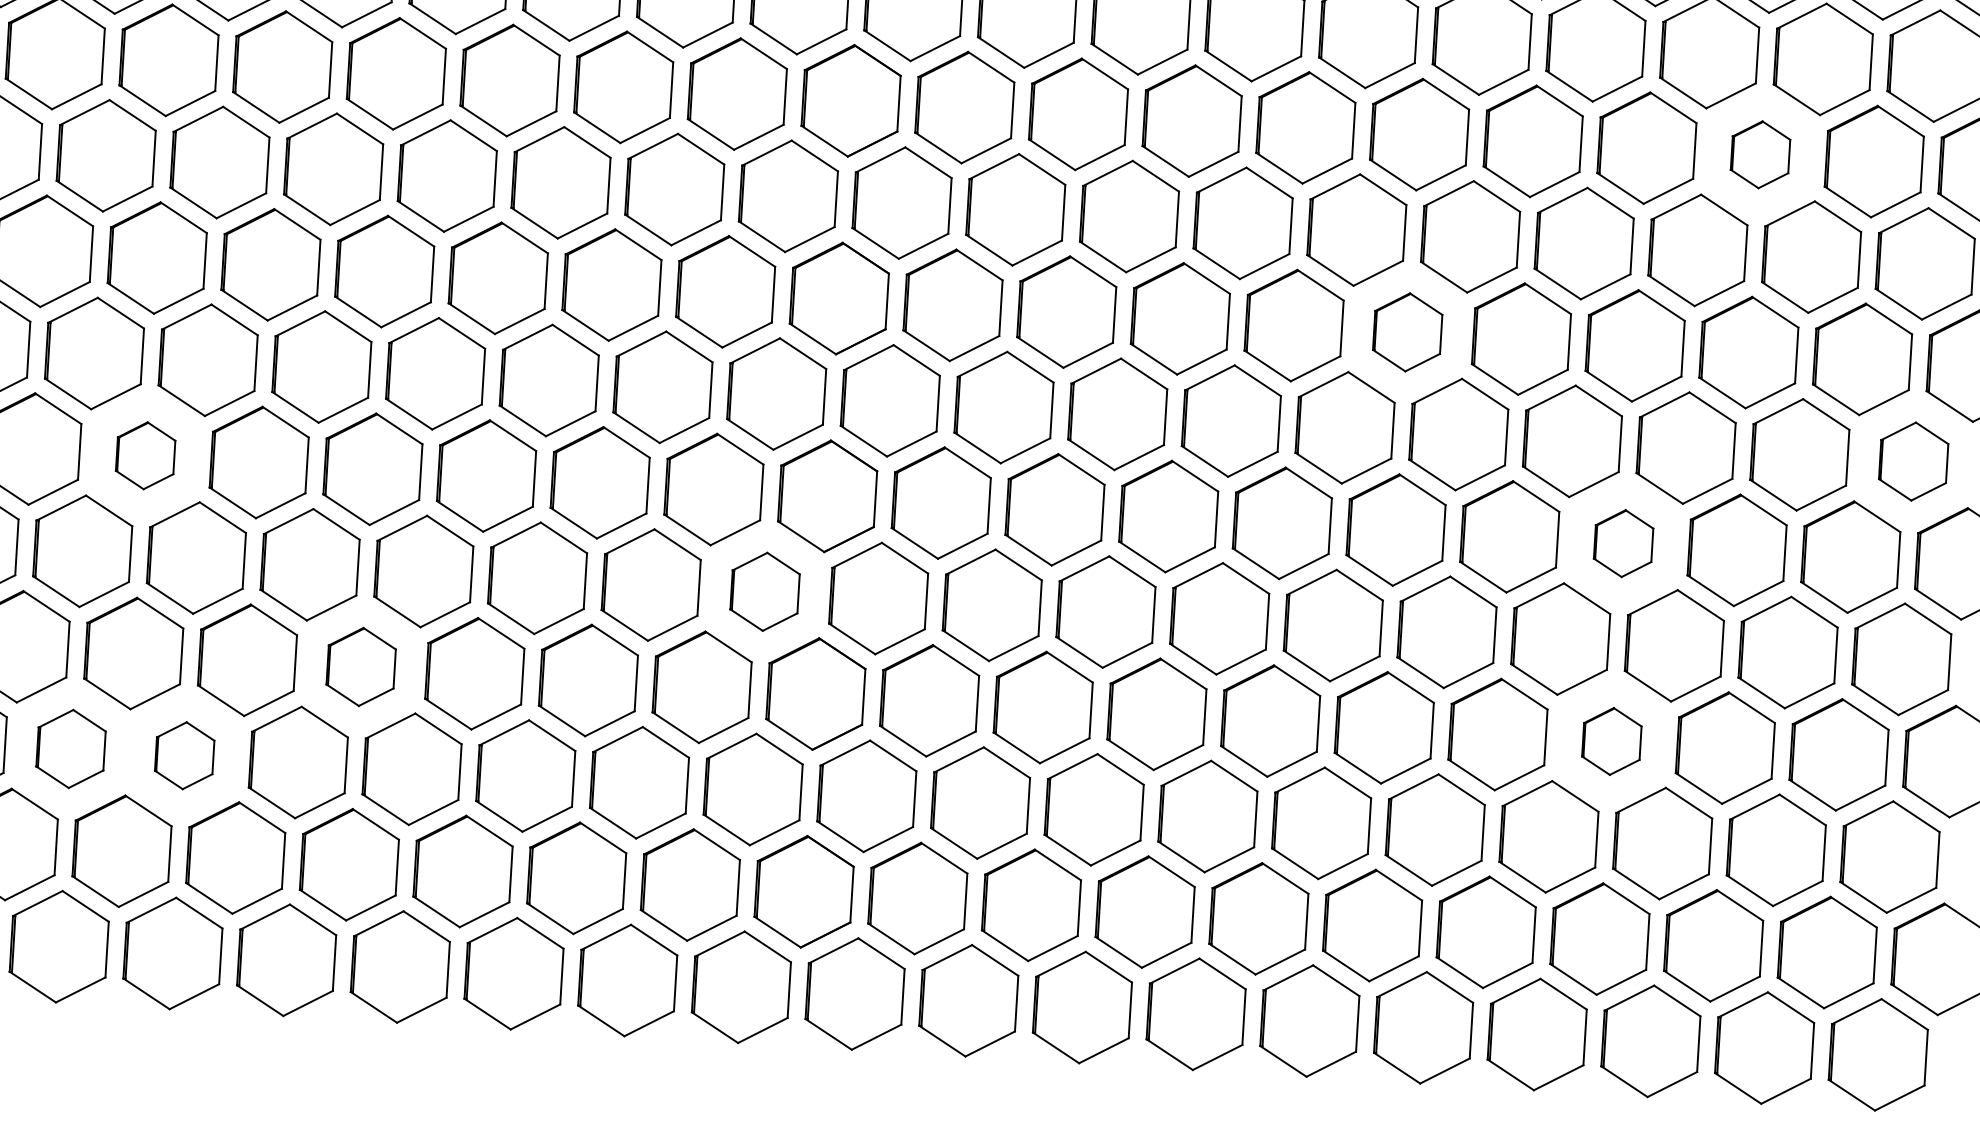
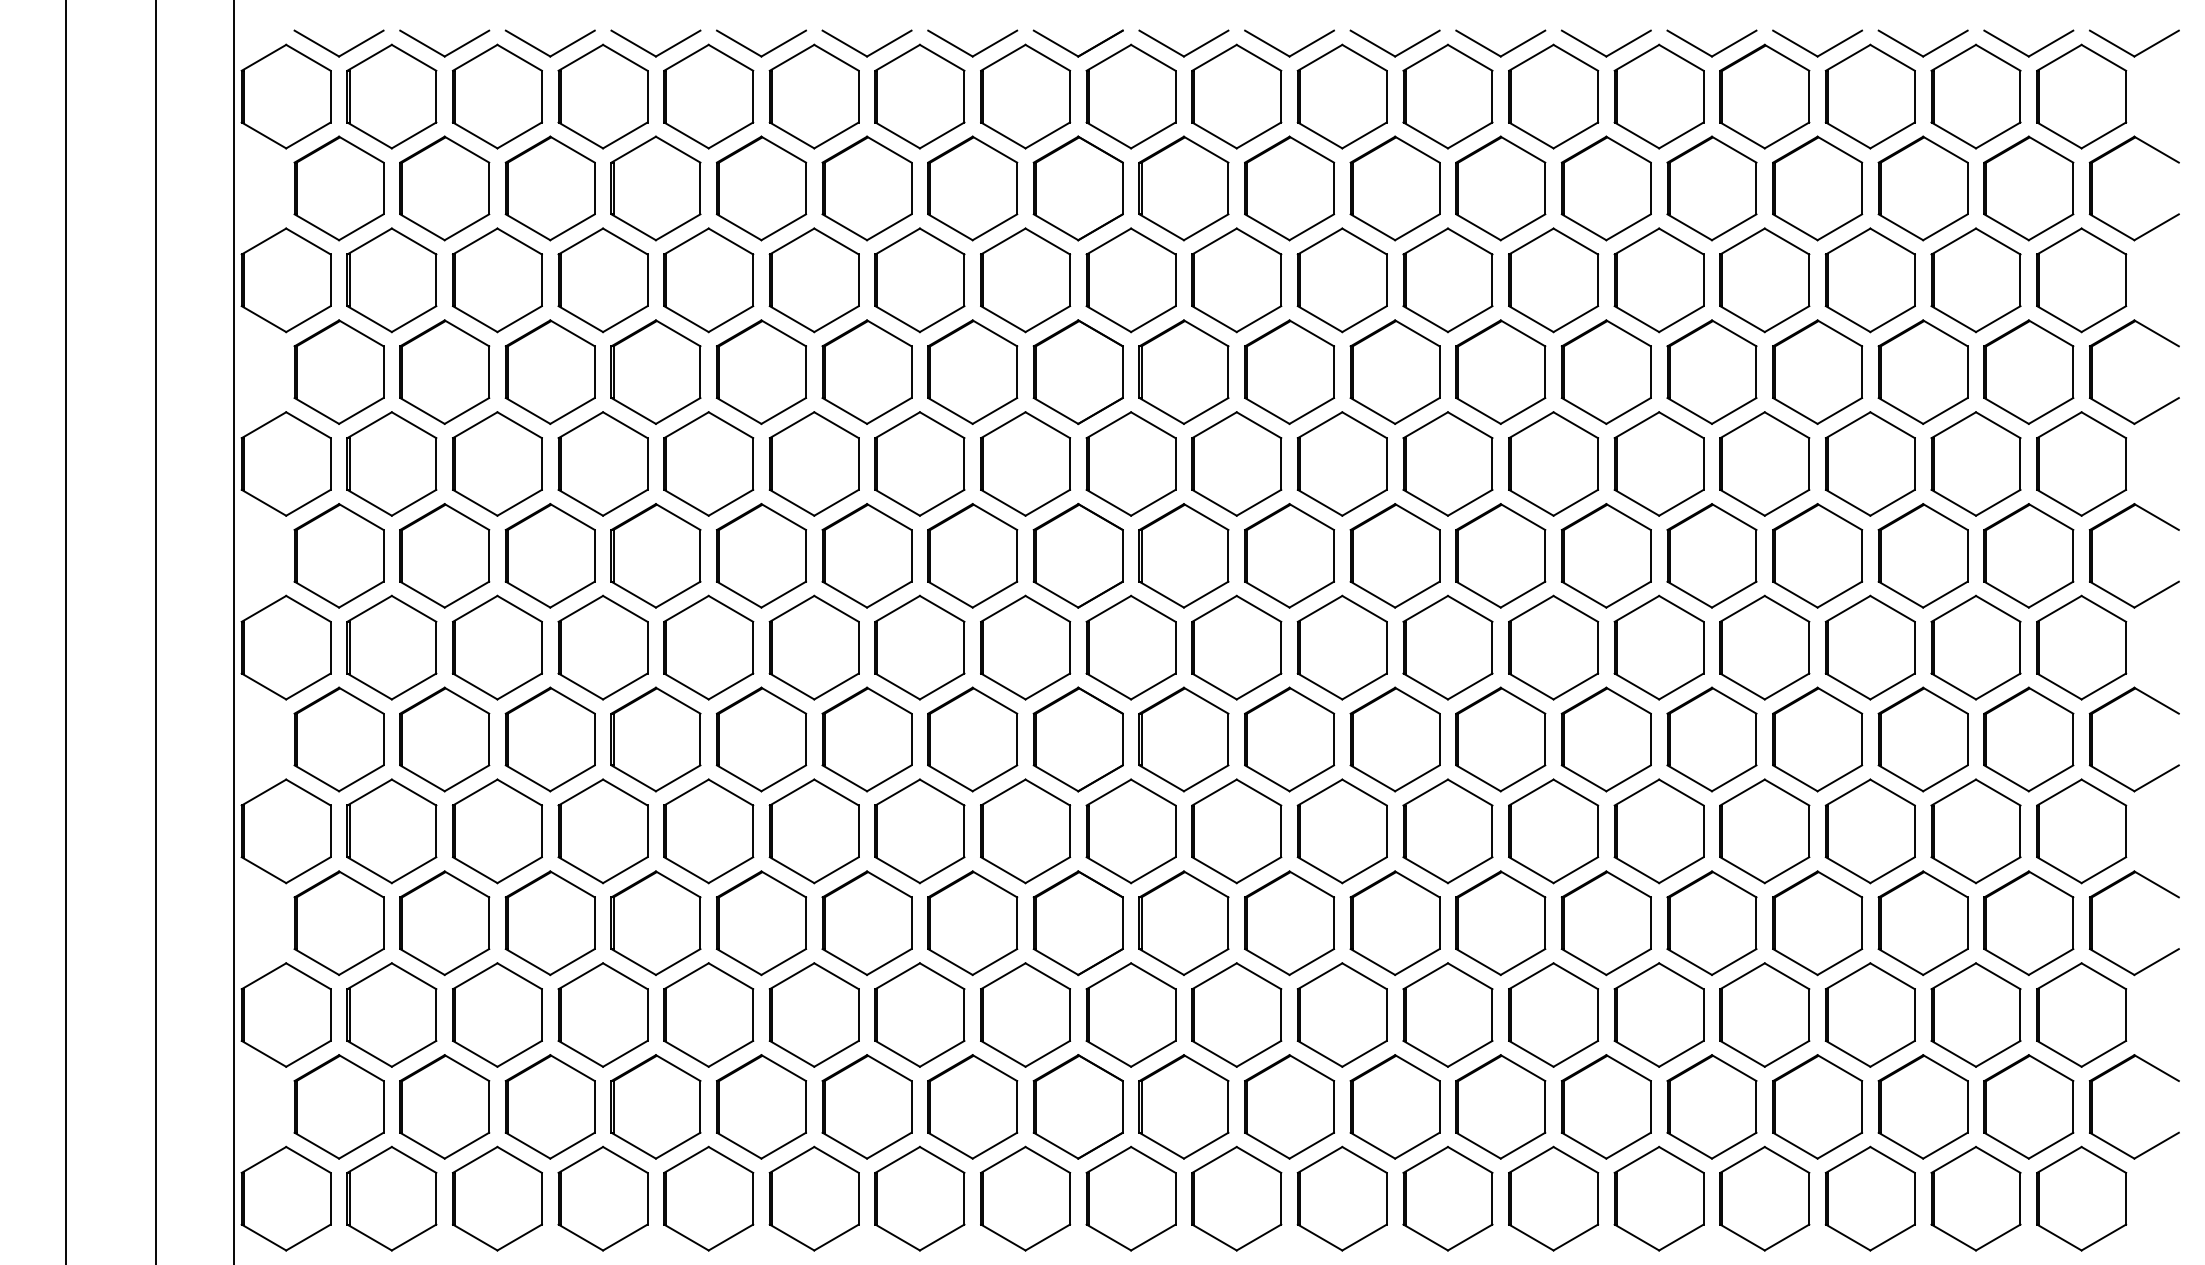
part: (1759, 154) -> (1922, 371), size x1.67
part: (1406, 331) -> (1605, 555), size x1.43
part: (145, 455) -> (444, 739), size x1.67
part: (1913, 461) -> (2081, 647), size x1.43
part: (1623, 543) -> (1817, 739), size x1.67
part: (764, 591) -> (1025, 831), size x1.43
part: (360, 666) -> (655, 922), size x1.43
part: (1611, 741) -> (1817, 923), size x1.67
part: (70, 748) -> (391, 1014), size x1.43
part: (184, 755) -> (497, 1014), size x1.67

